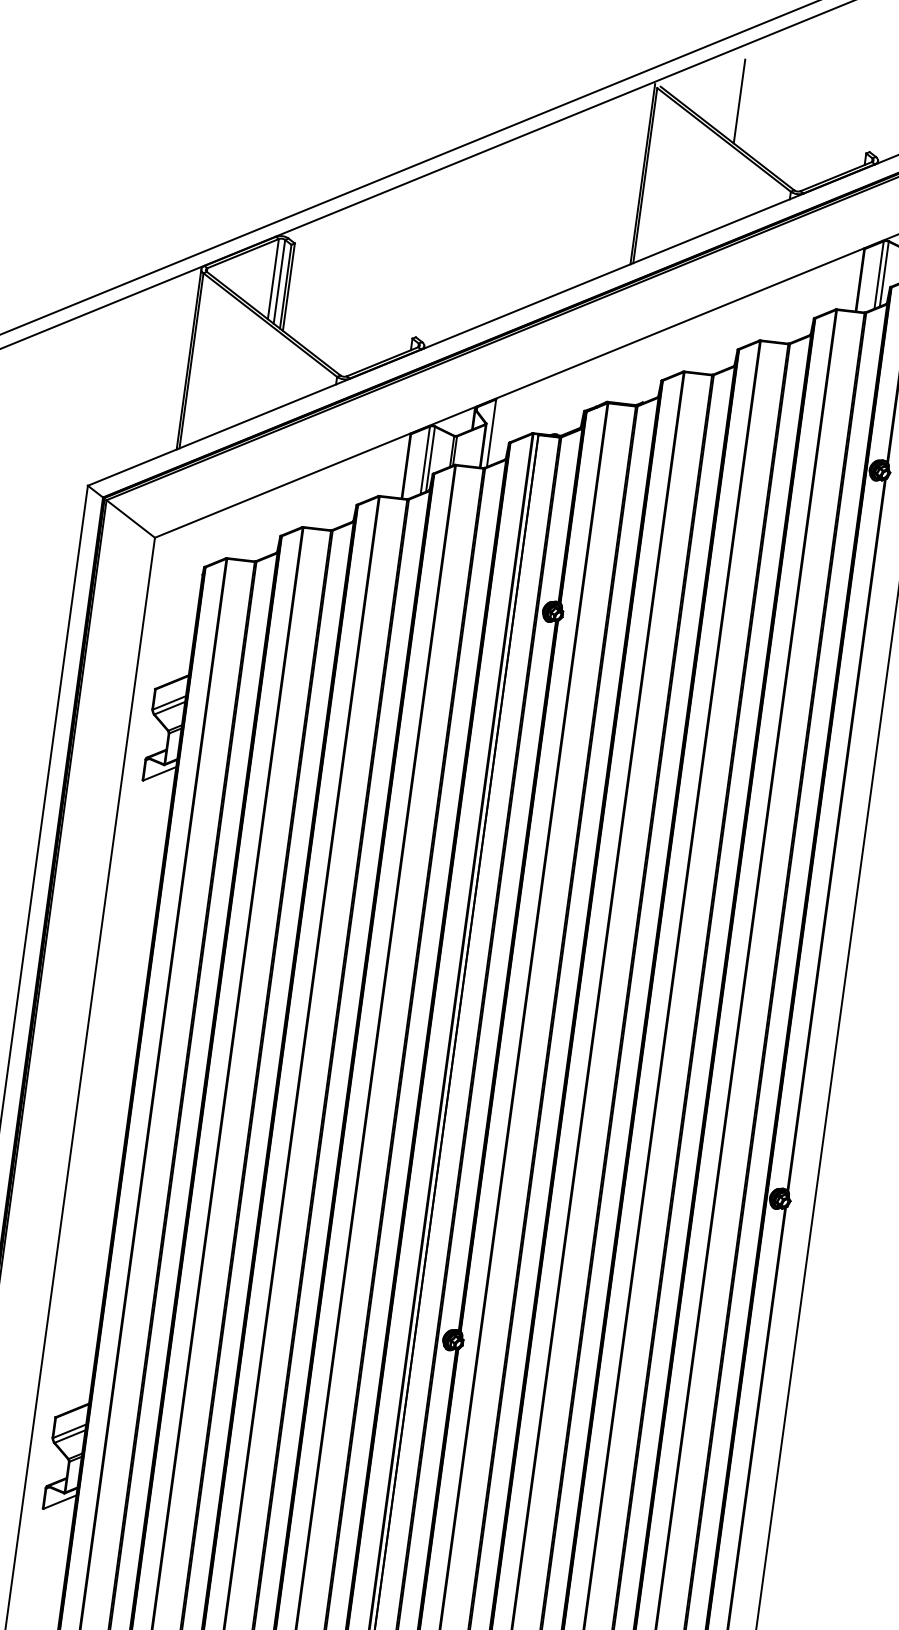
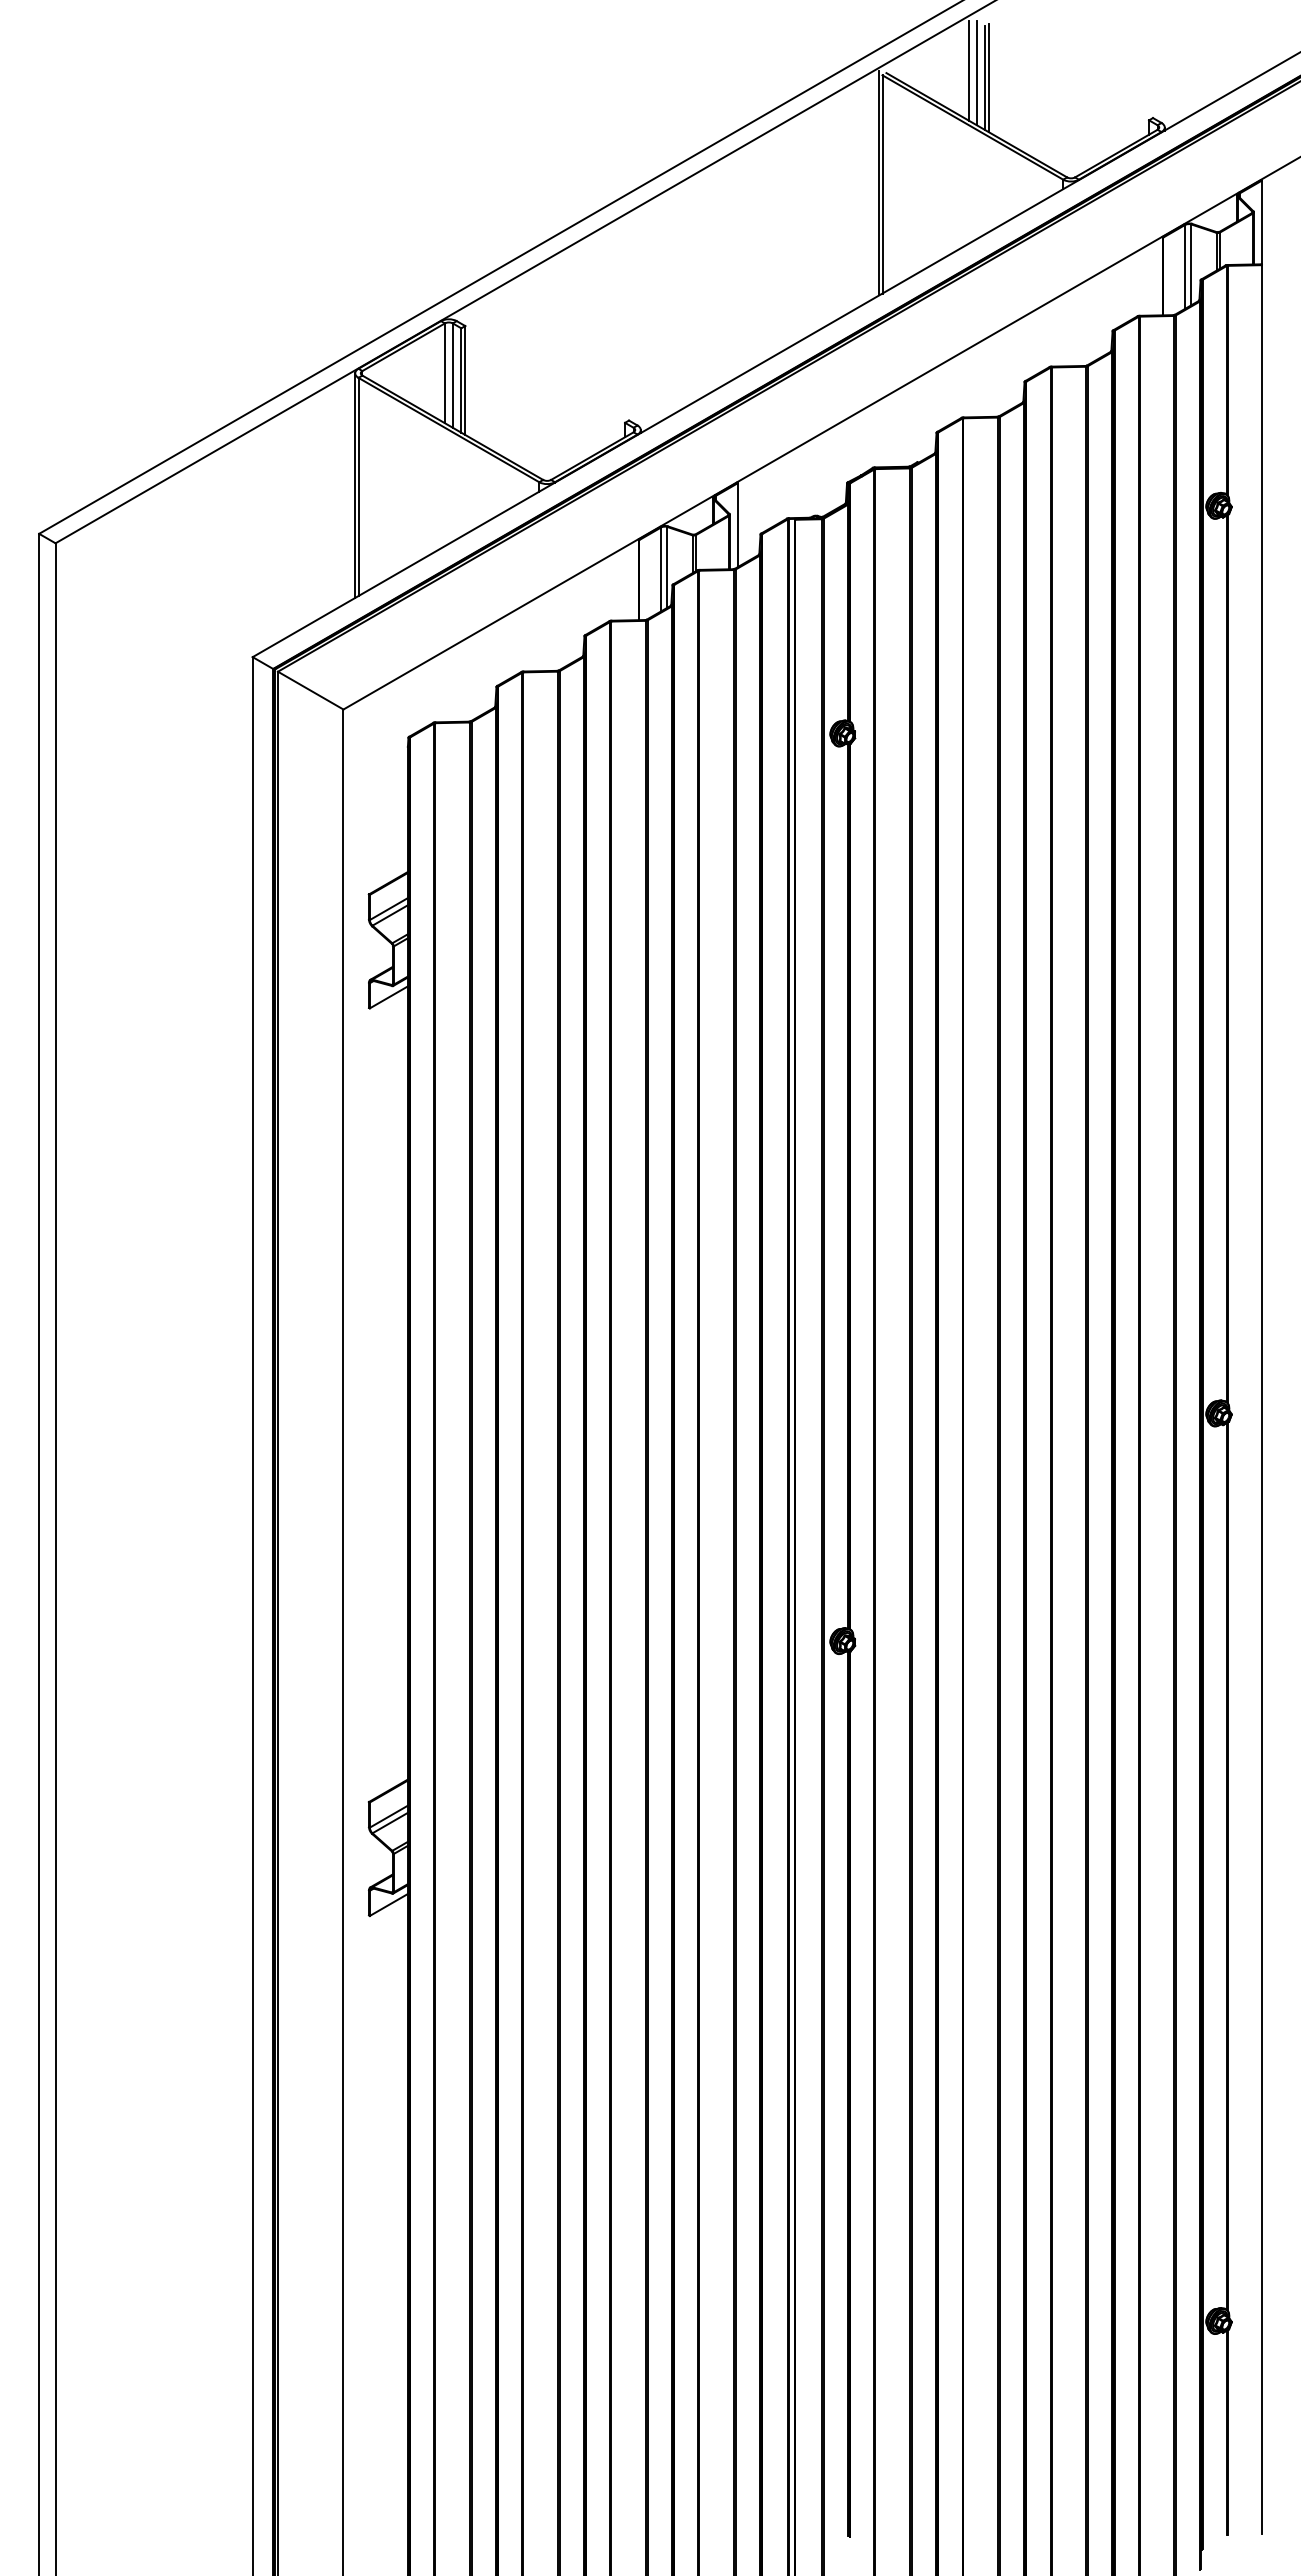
line: (726, 93) -> (968, 70), added
line: (733, 96) -> (976, 72), added
line: (742, 101) -> (989, 77), added

